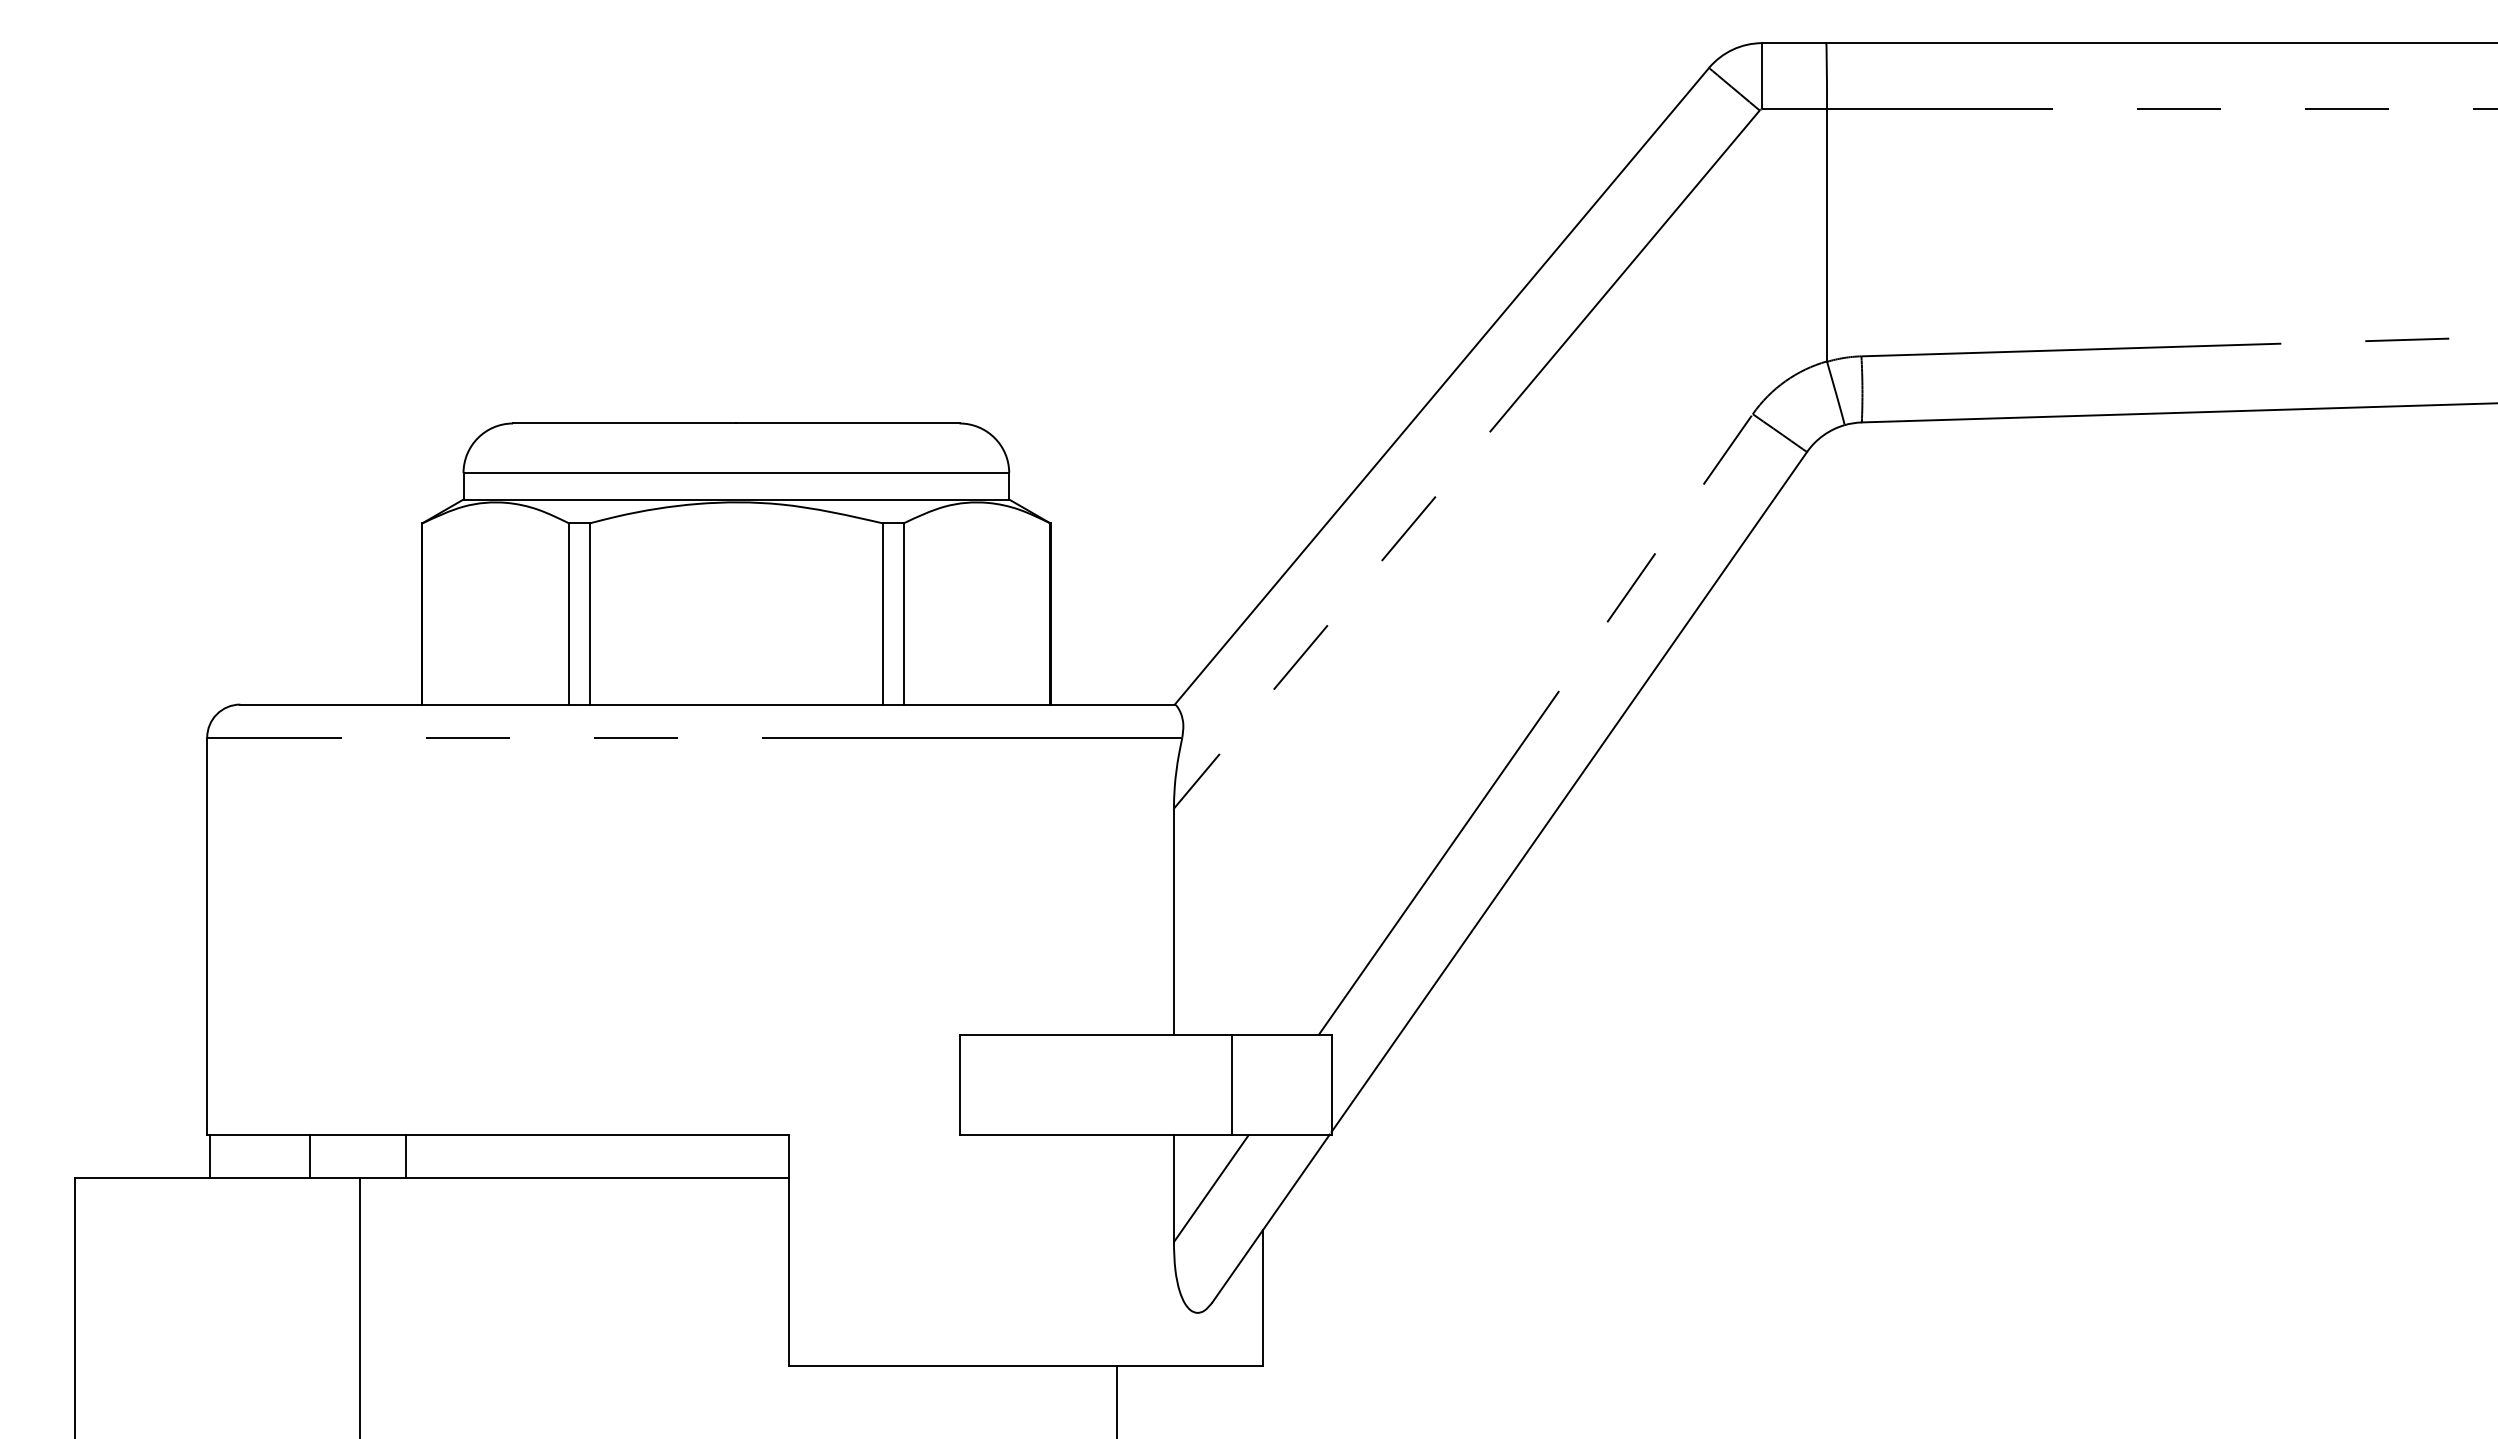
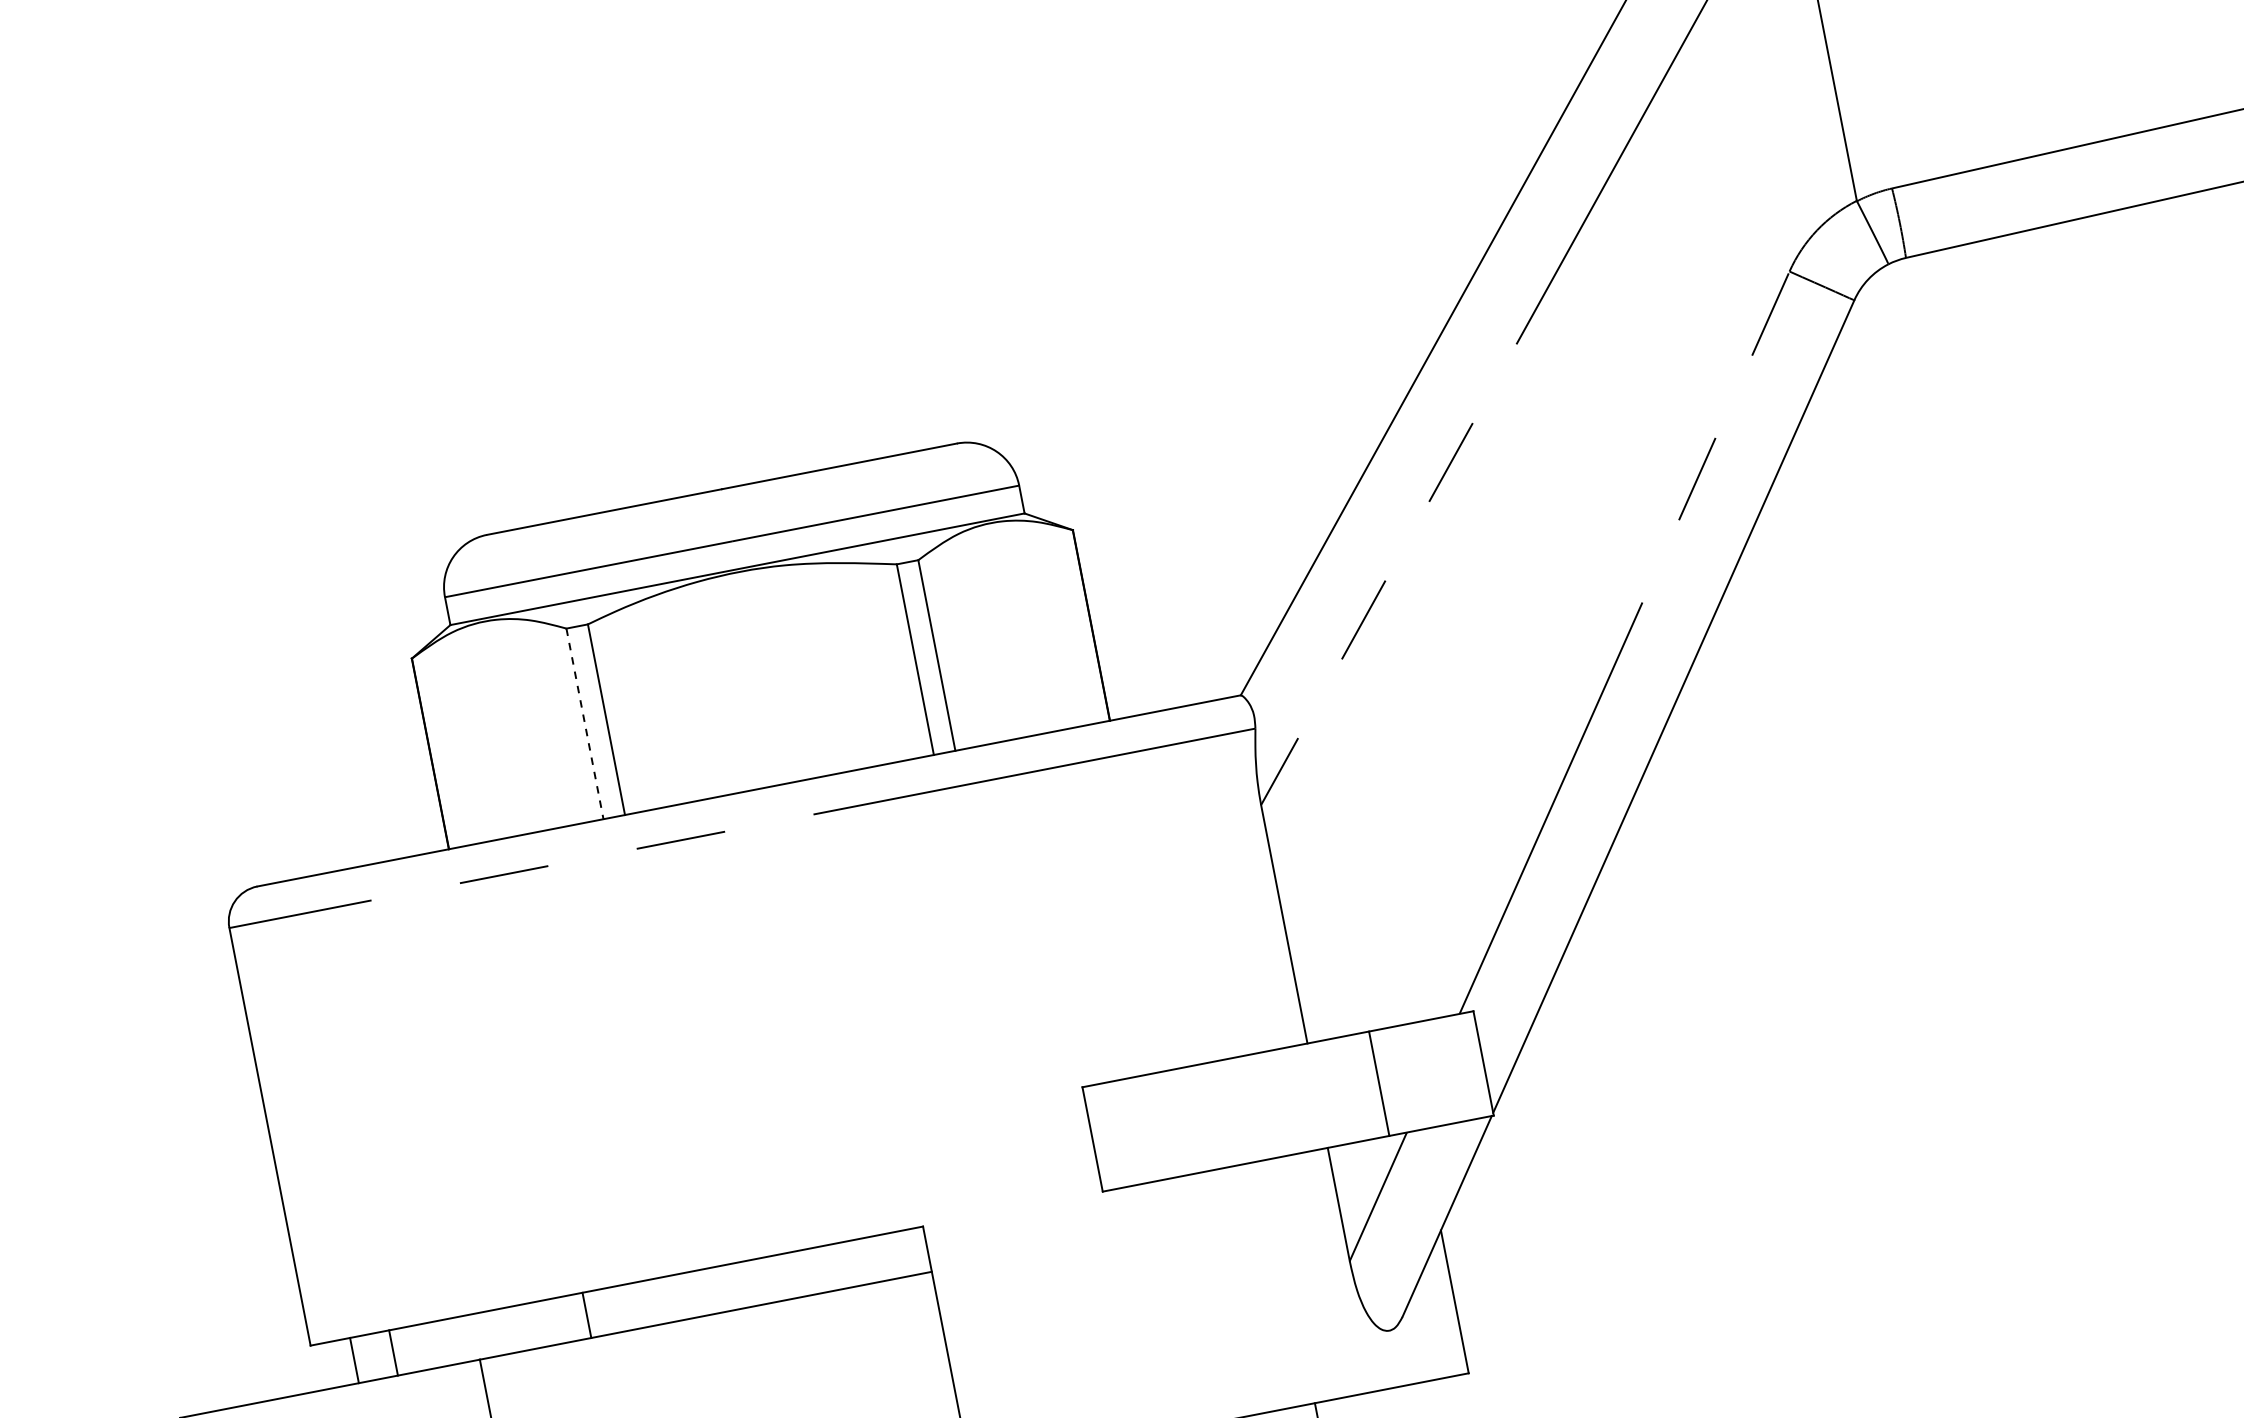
line: (569, 614) -> (585, 724), solid -> dashed
line: (209, 1155) -> (393, 1352), moved
line: (309, 1155) -> (354, 1360), moved
line: (405, 1155) -> (586, 1314), moved

